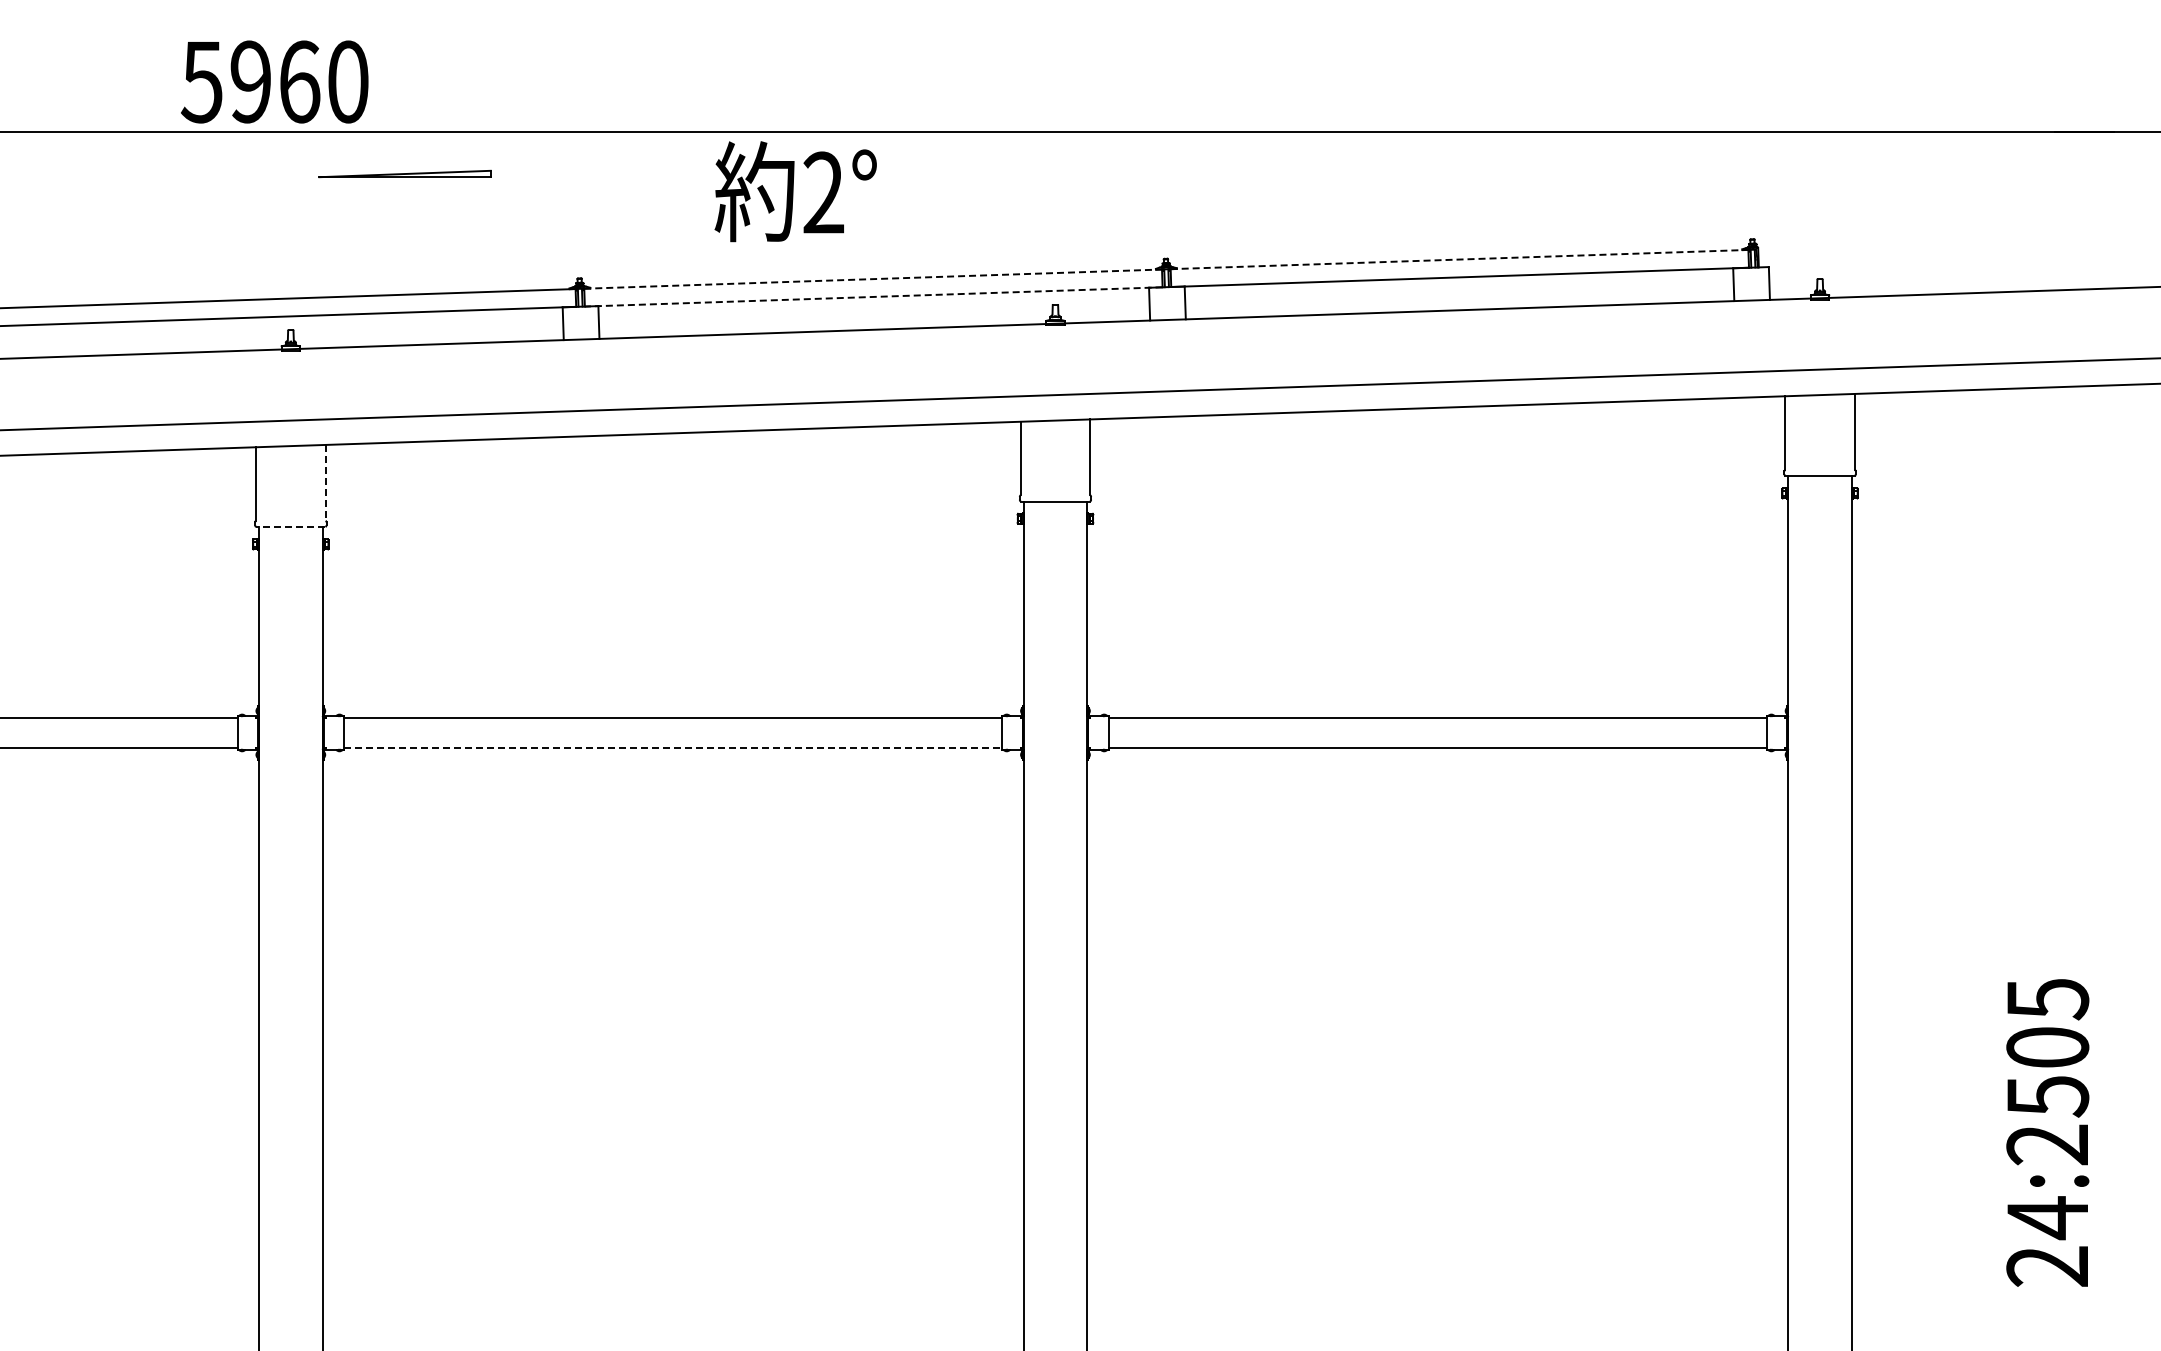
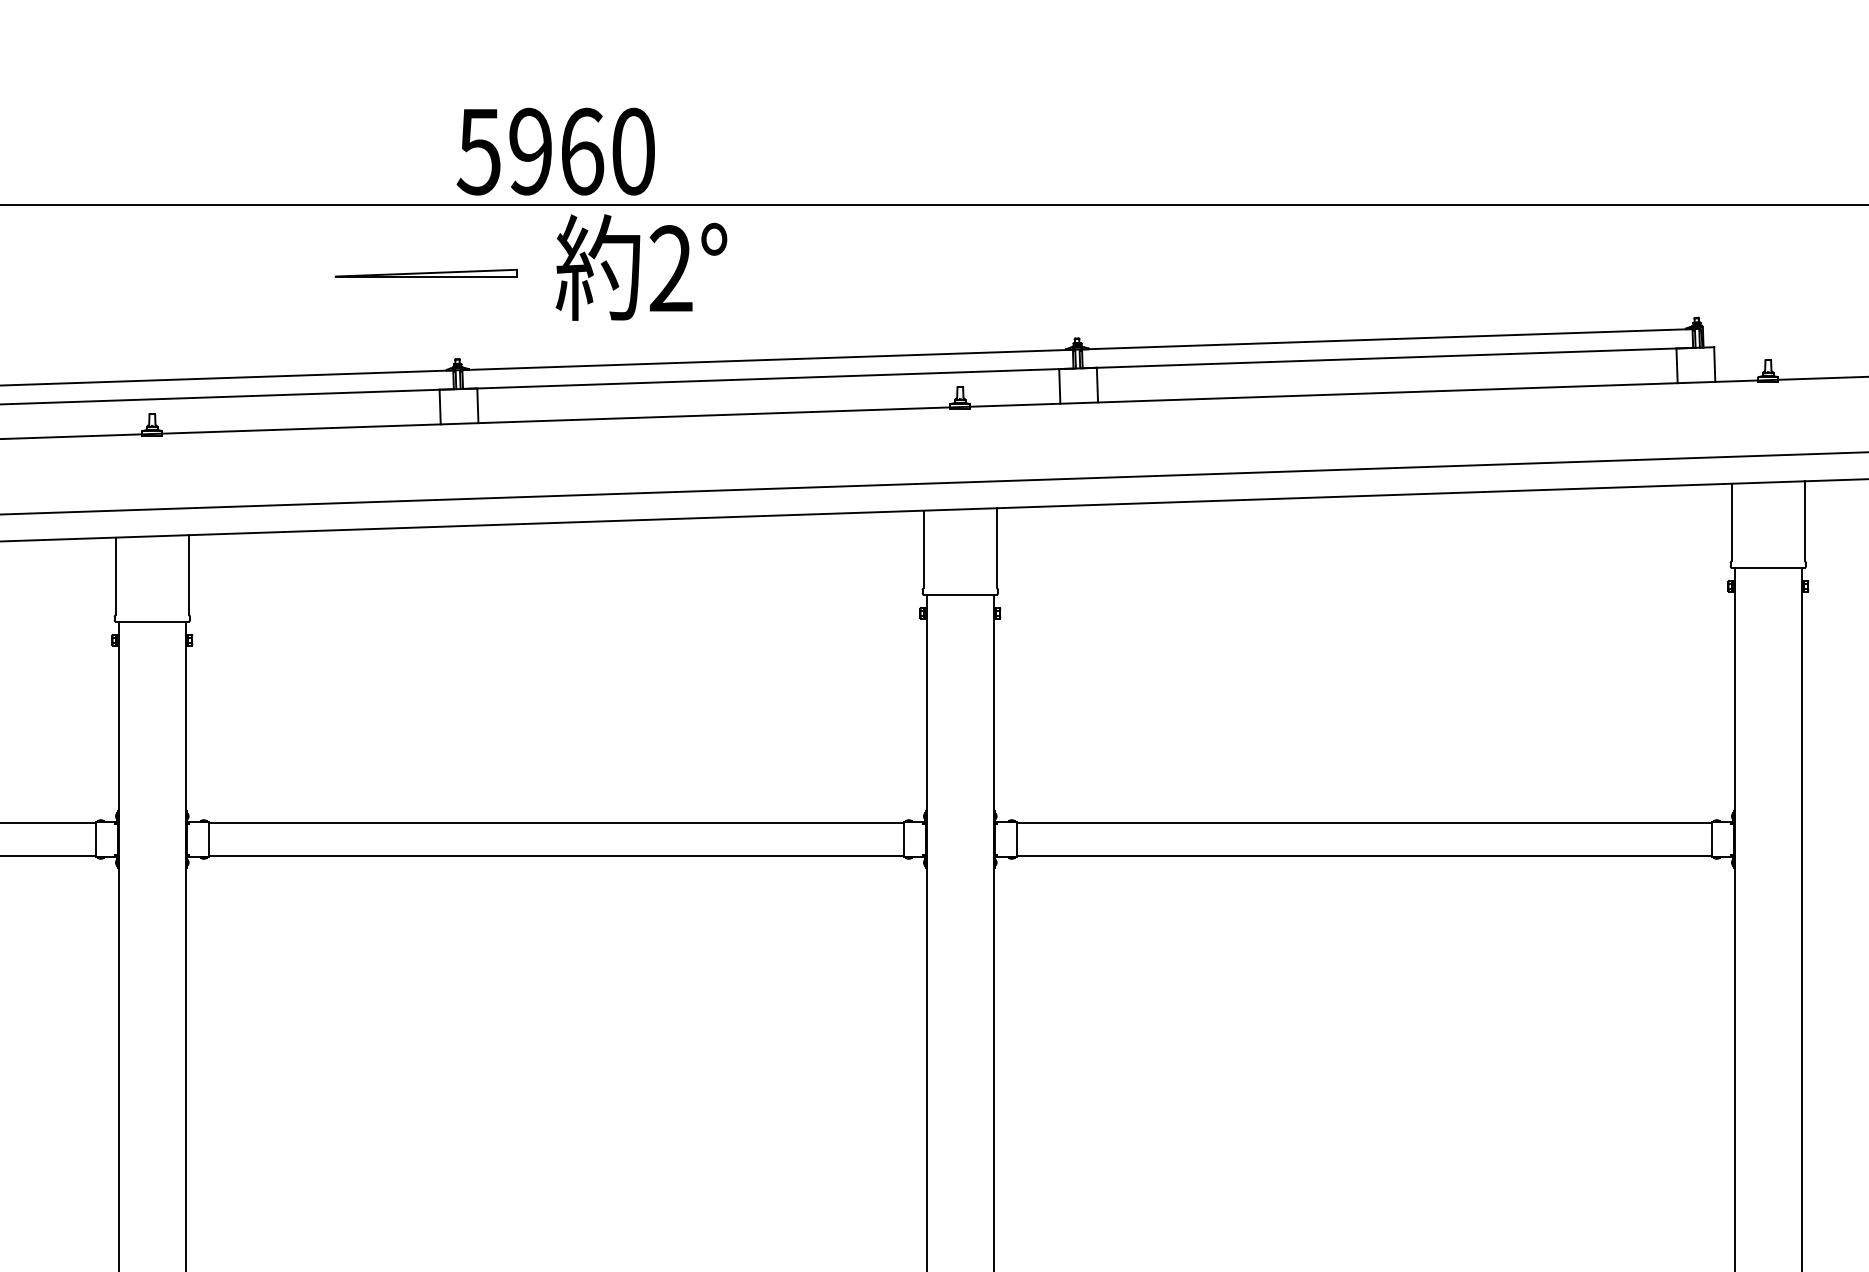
text: (274, 81) -> (555, 151), moved
part: (404, 173) -> (425, 272), moved
text: (795, 191) -> (641, 267), moved
line: (1460, 259) -> (1388, 339), dashed -> solid
line: (873, 279) -> (768, 360), dashed -> solid
line: (873, 296) -> (768, 378), dashed -> solid
line: (325, 482) -> (188, 574), dashed -> solid
line: (290, 527) -> (151, 622), dashed -> solid
line: (673, 748) -> (556, 855), dashed -> solid

